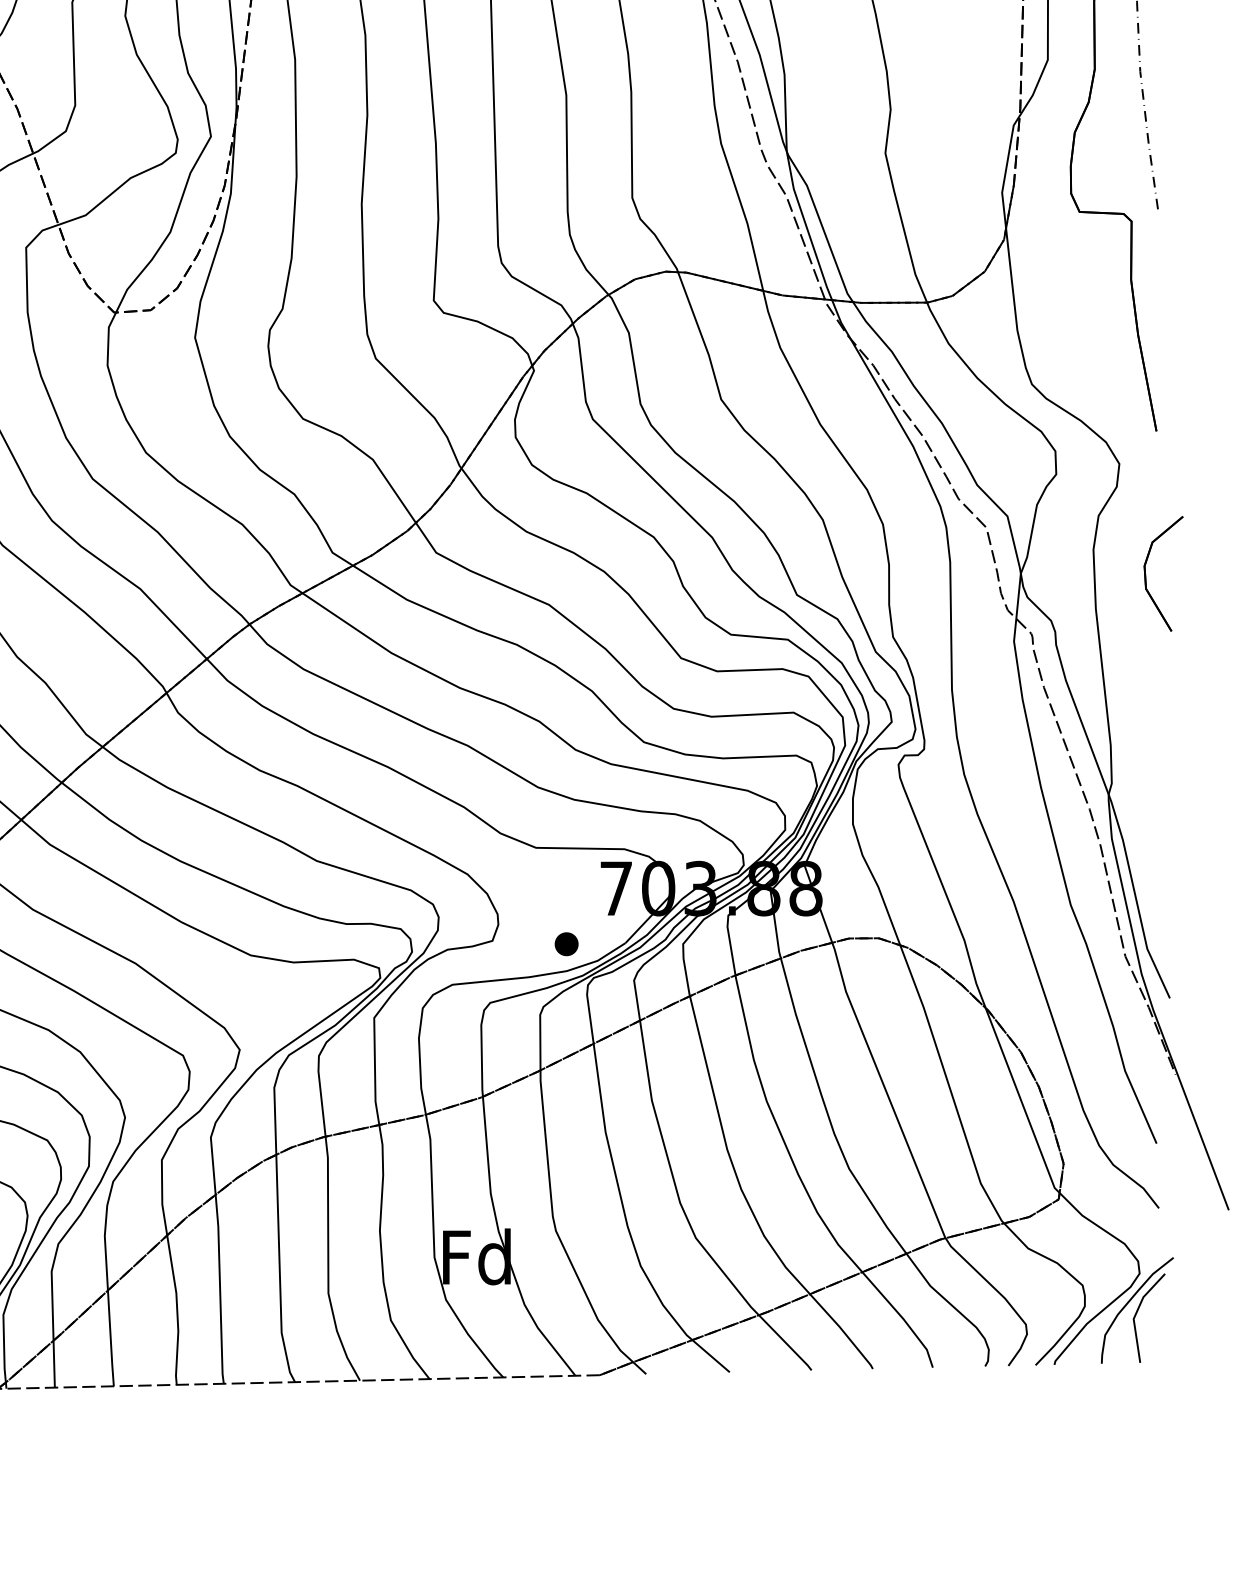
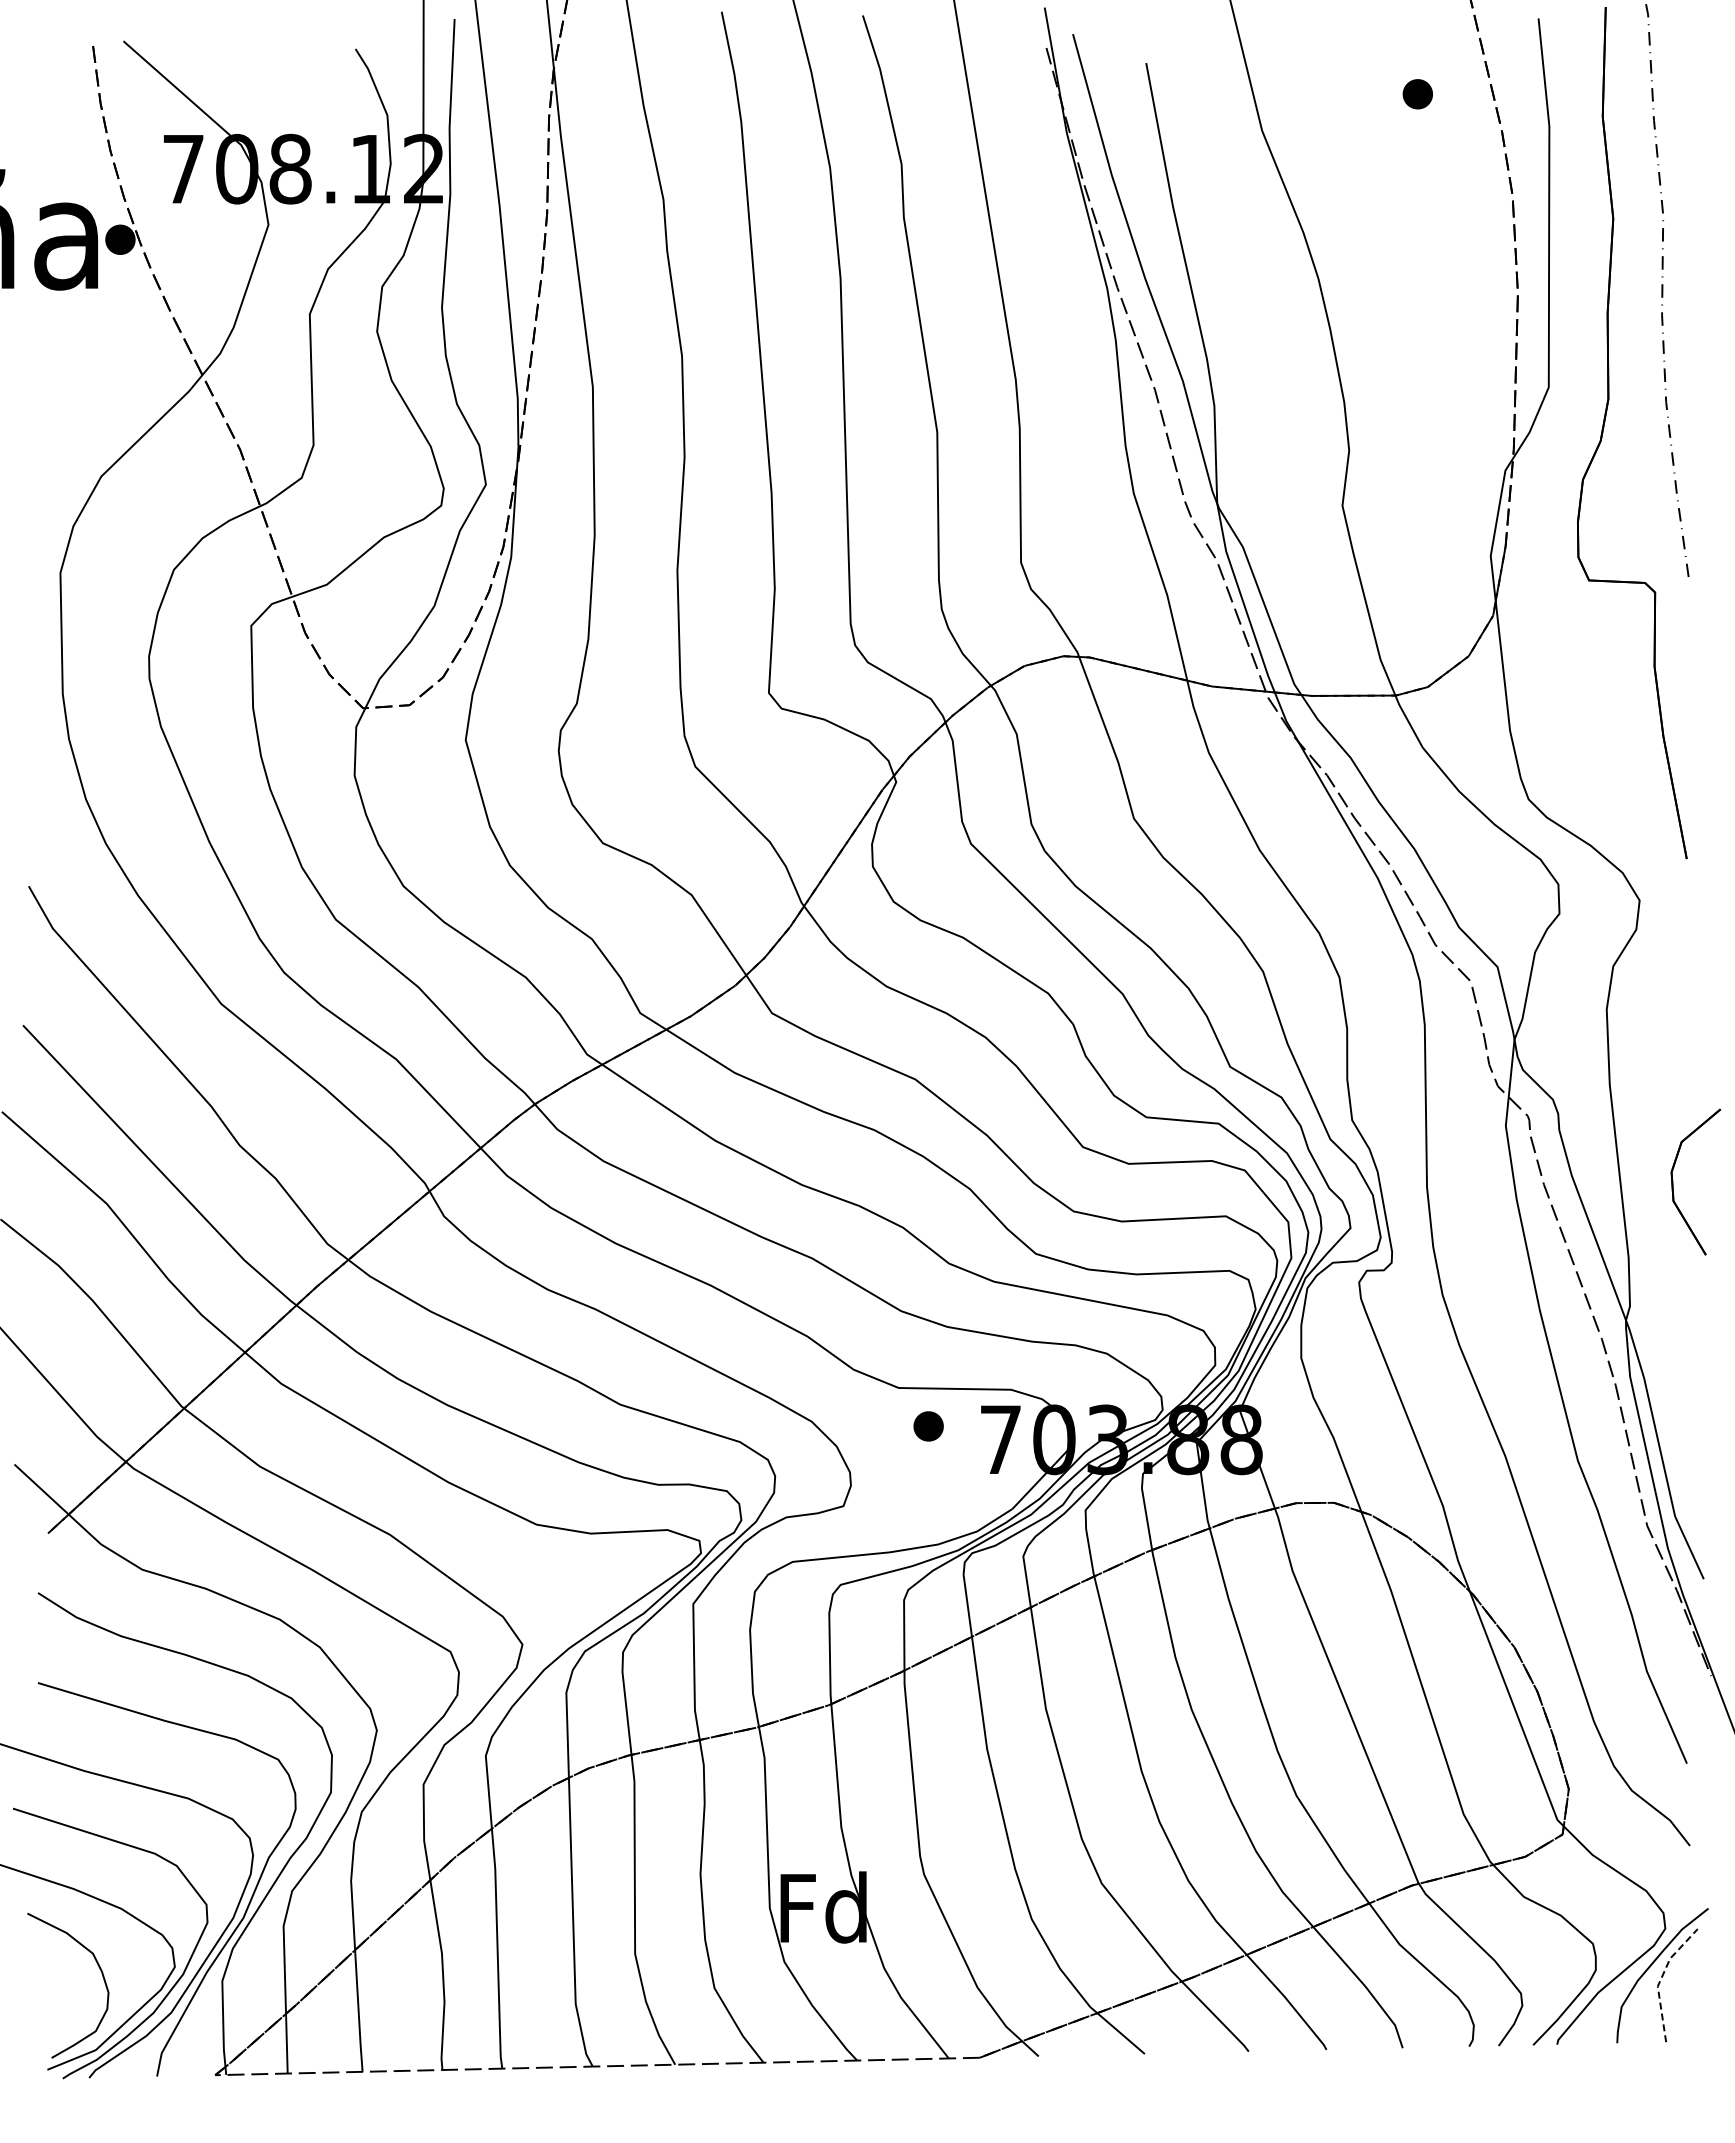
part: (1146, 573) -> (1673, 1181), moved
part: (566, 944) -> (928, 1426), moved
line: (1135, 1313) -> (1660, 1979), solid -> dashed

